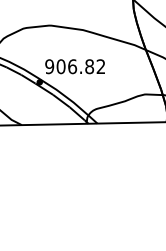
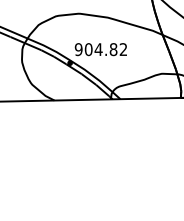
text: (72, 66) -> (98, 49), 906.82 -> 904.82

